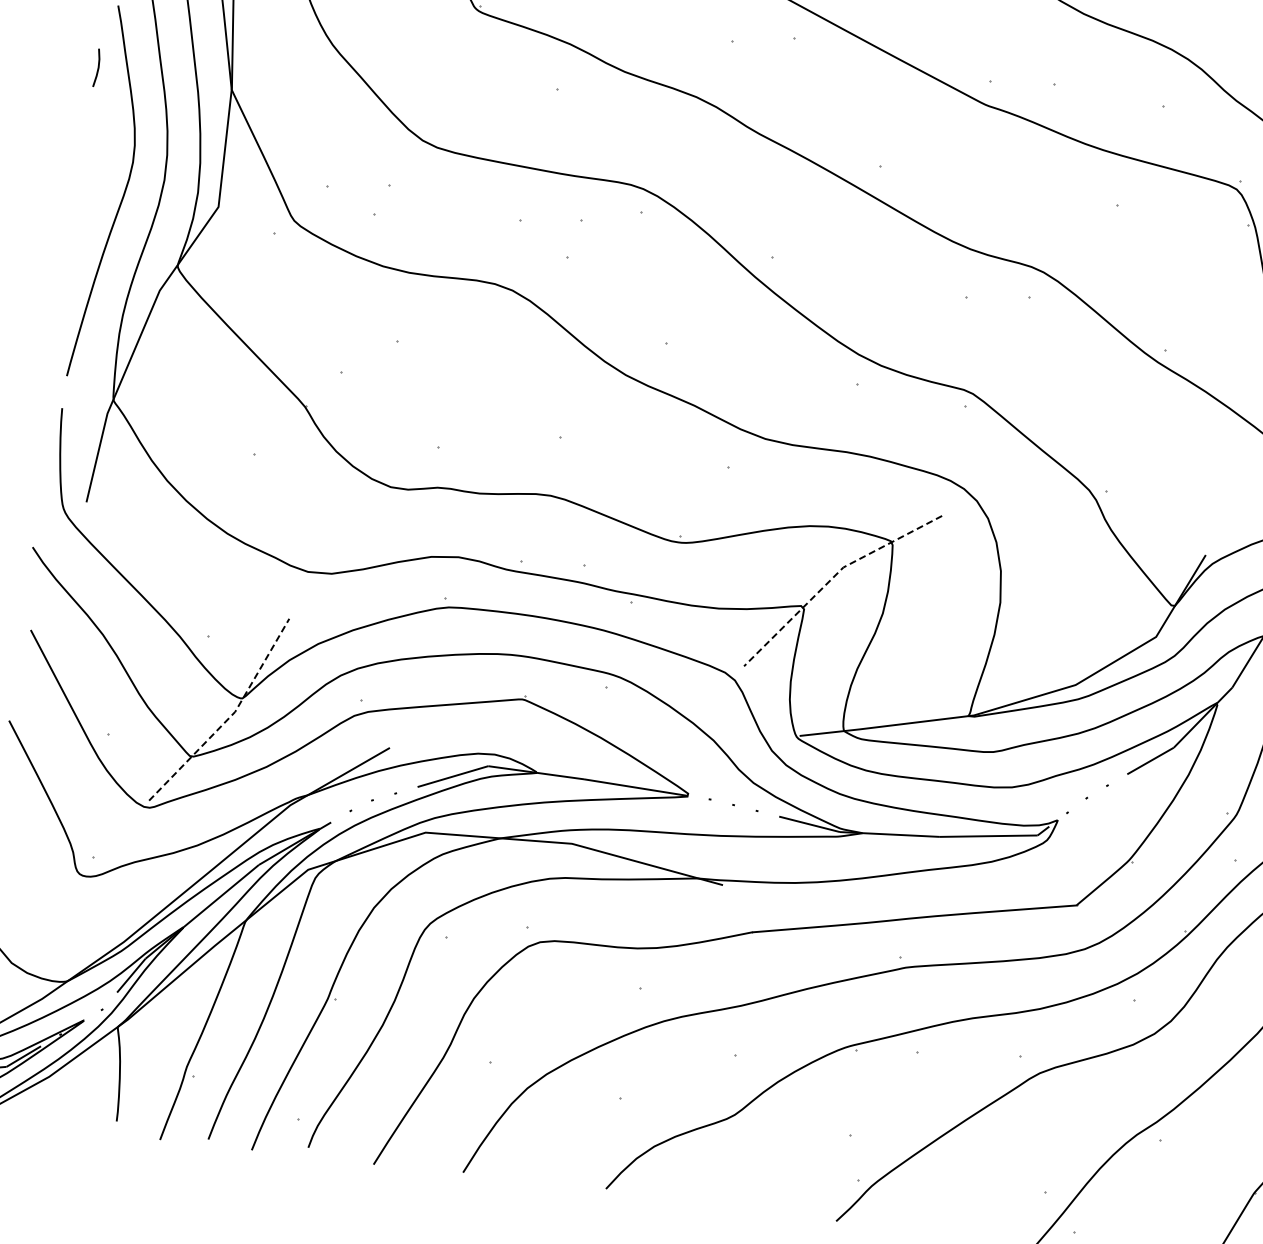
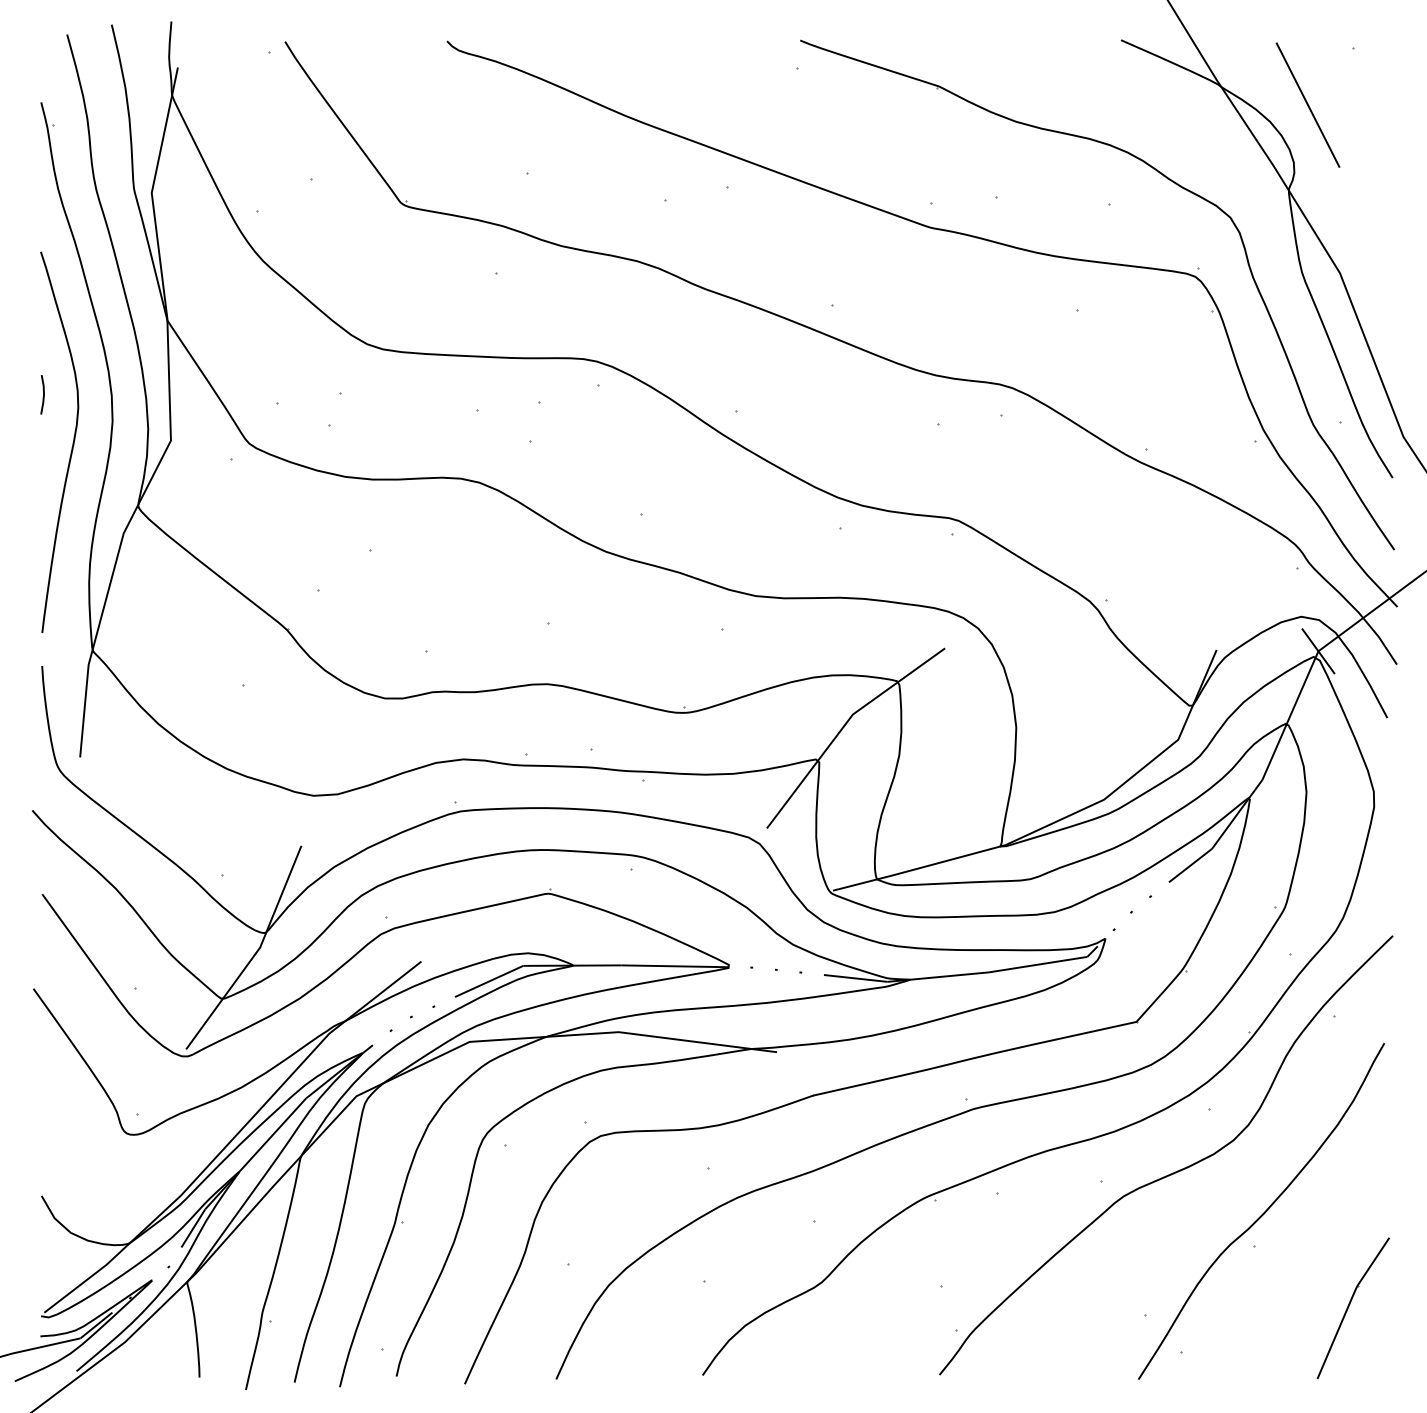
line: (98, 67) -> (43, 394), moved
line: (833, 576) -> (844, 725), dashed -> solid
line: (230, 717) -> (256, 953), dashed -> solid

